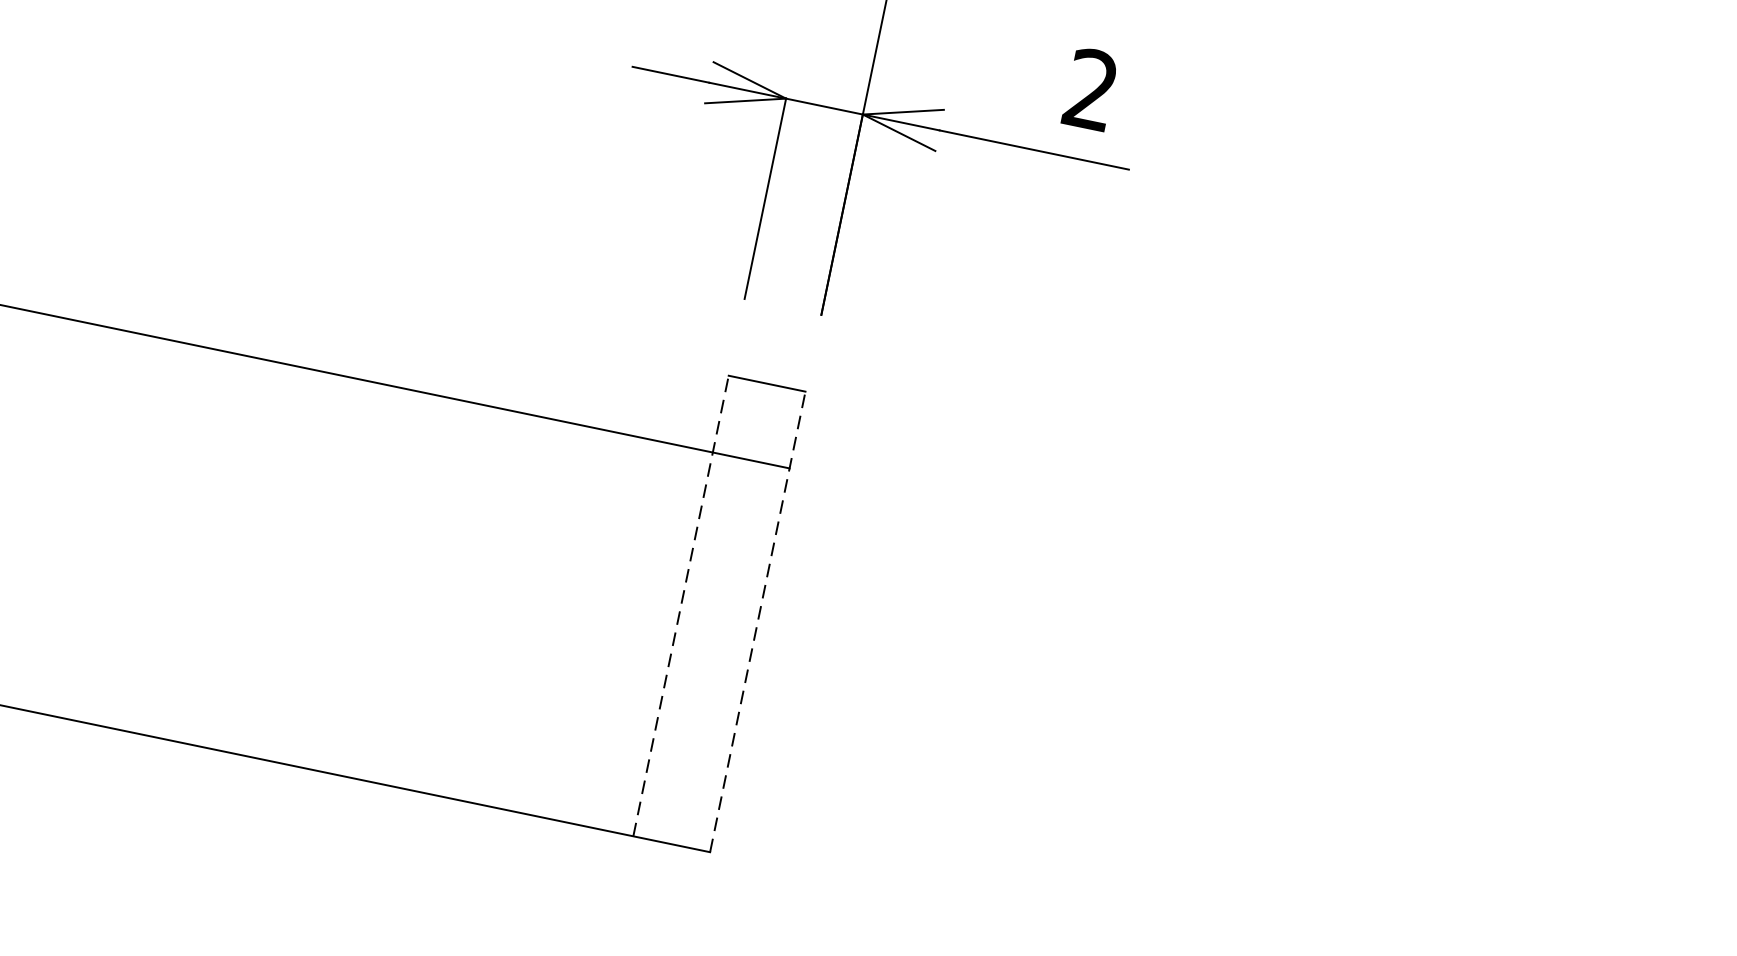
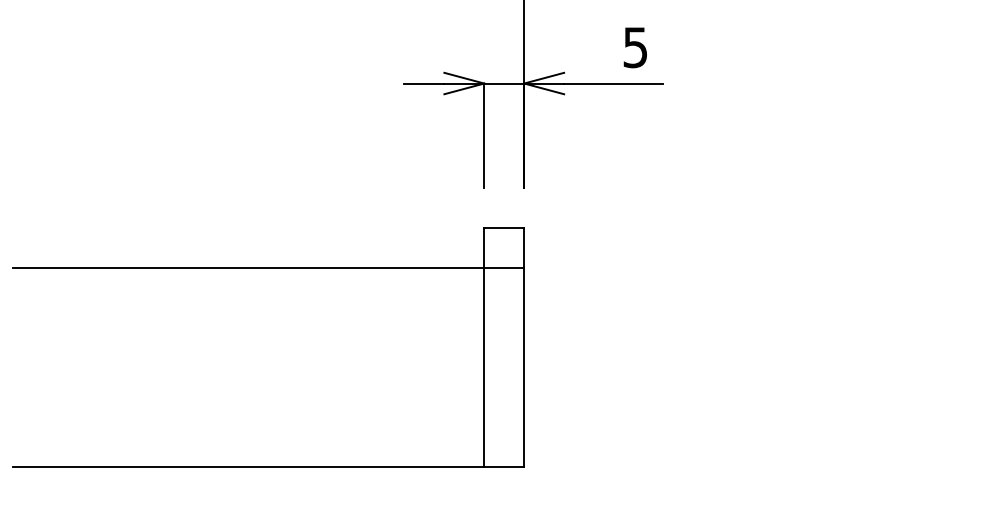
text: (1089, 89) -> (634, 47), 2 -> 5
line: (681, 606) -> (484, 347), dashed -> solid
line: (758, 622) -> (524, 347), dashed -> solid

